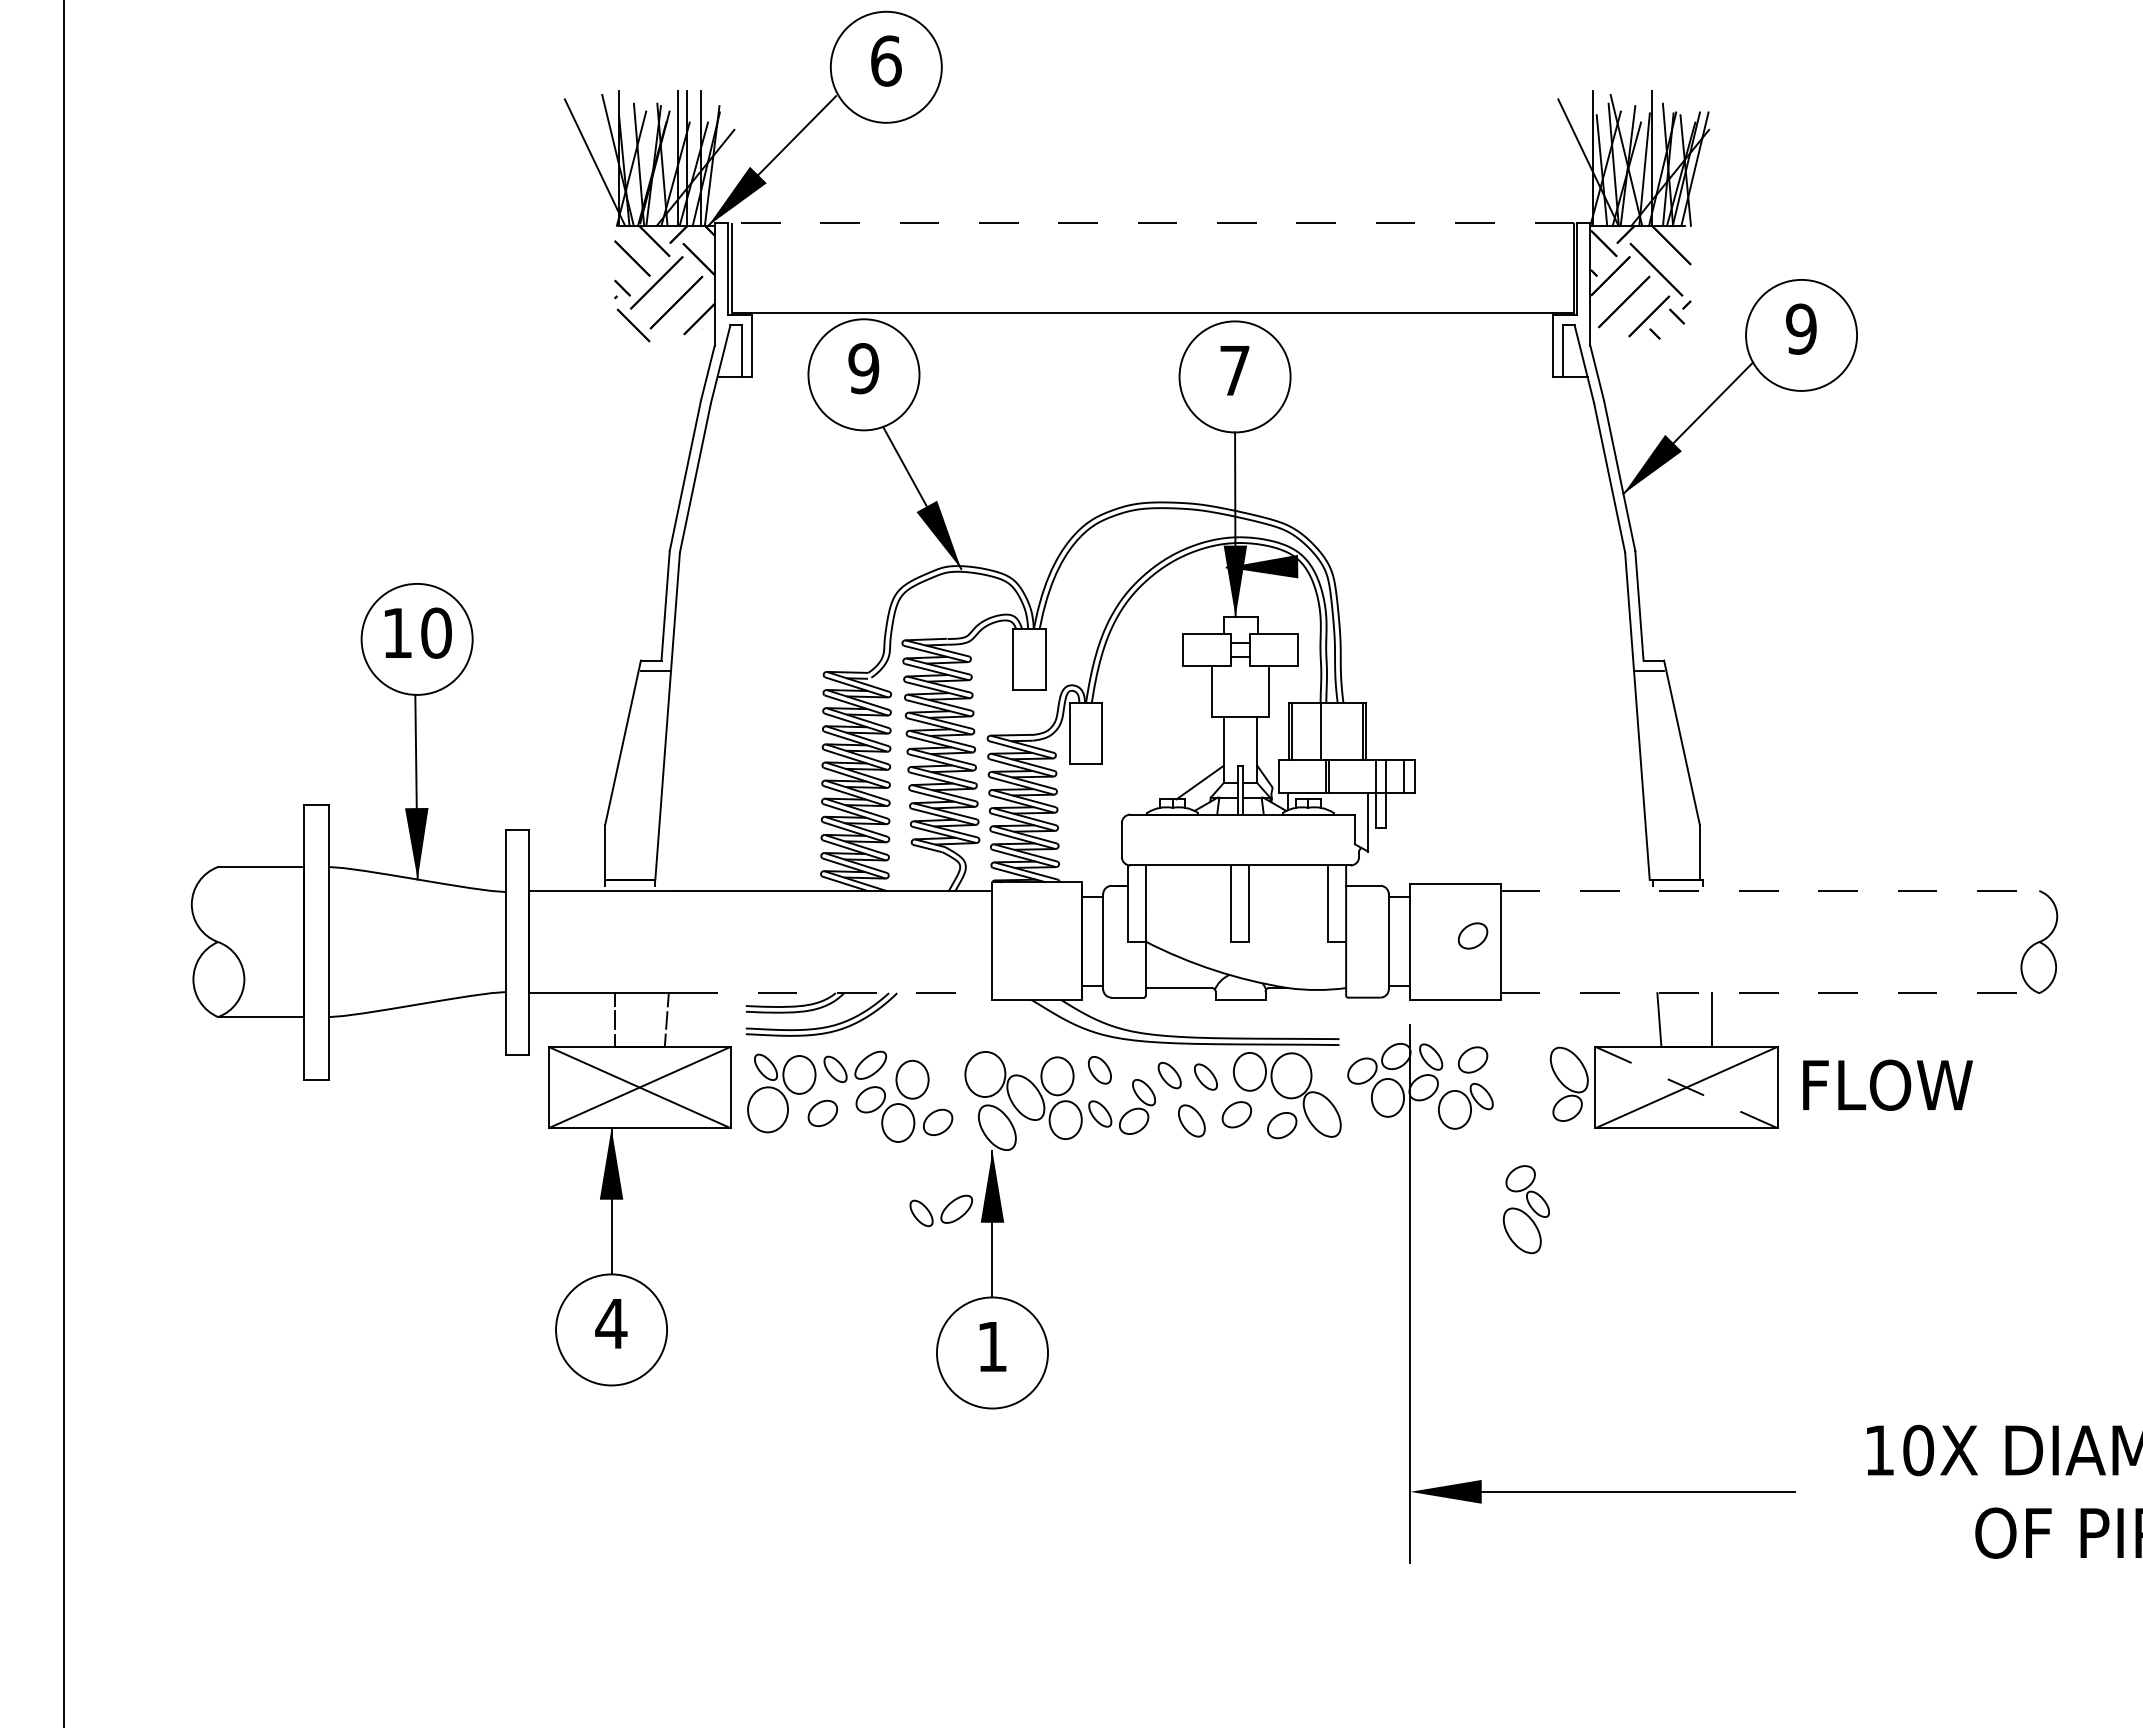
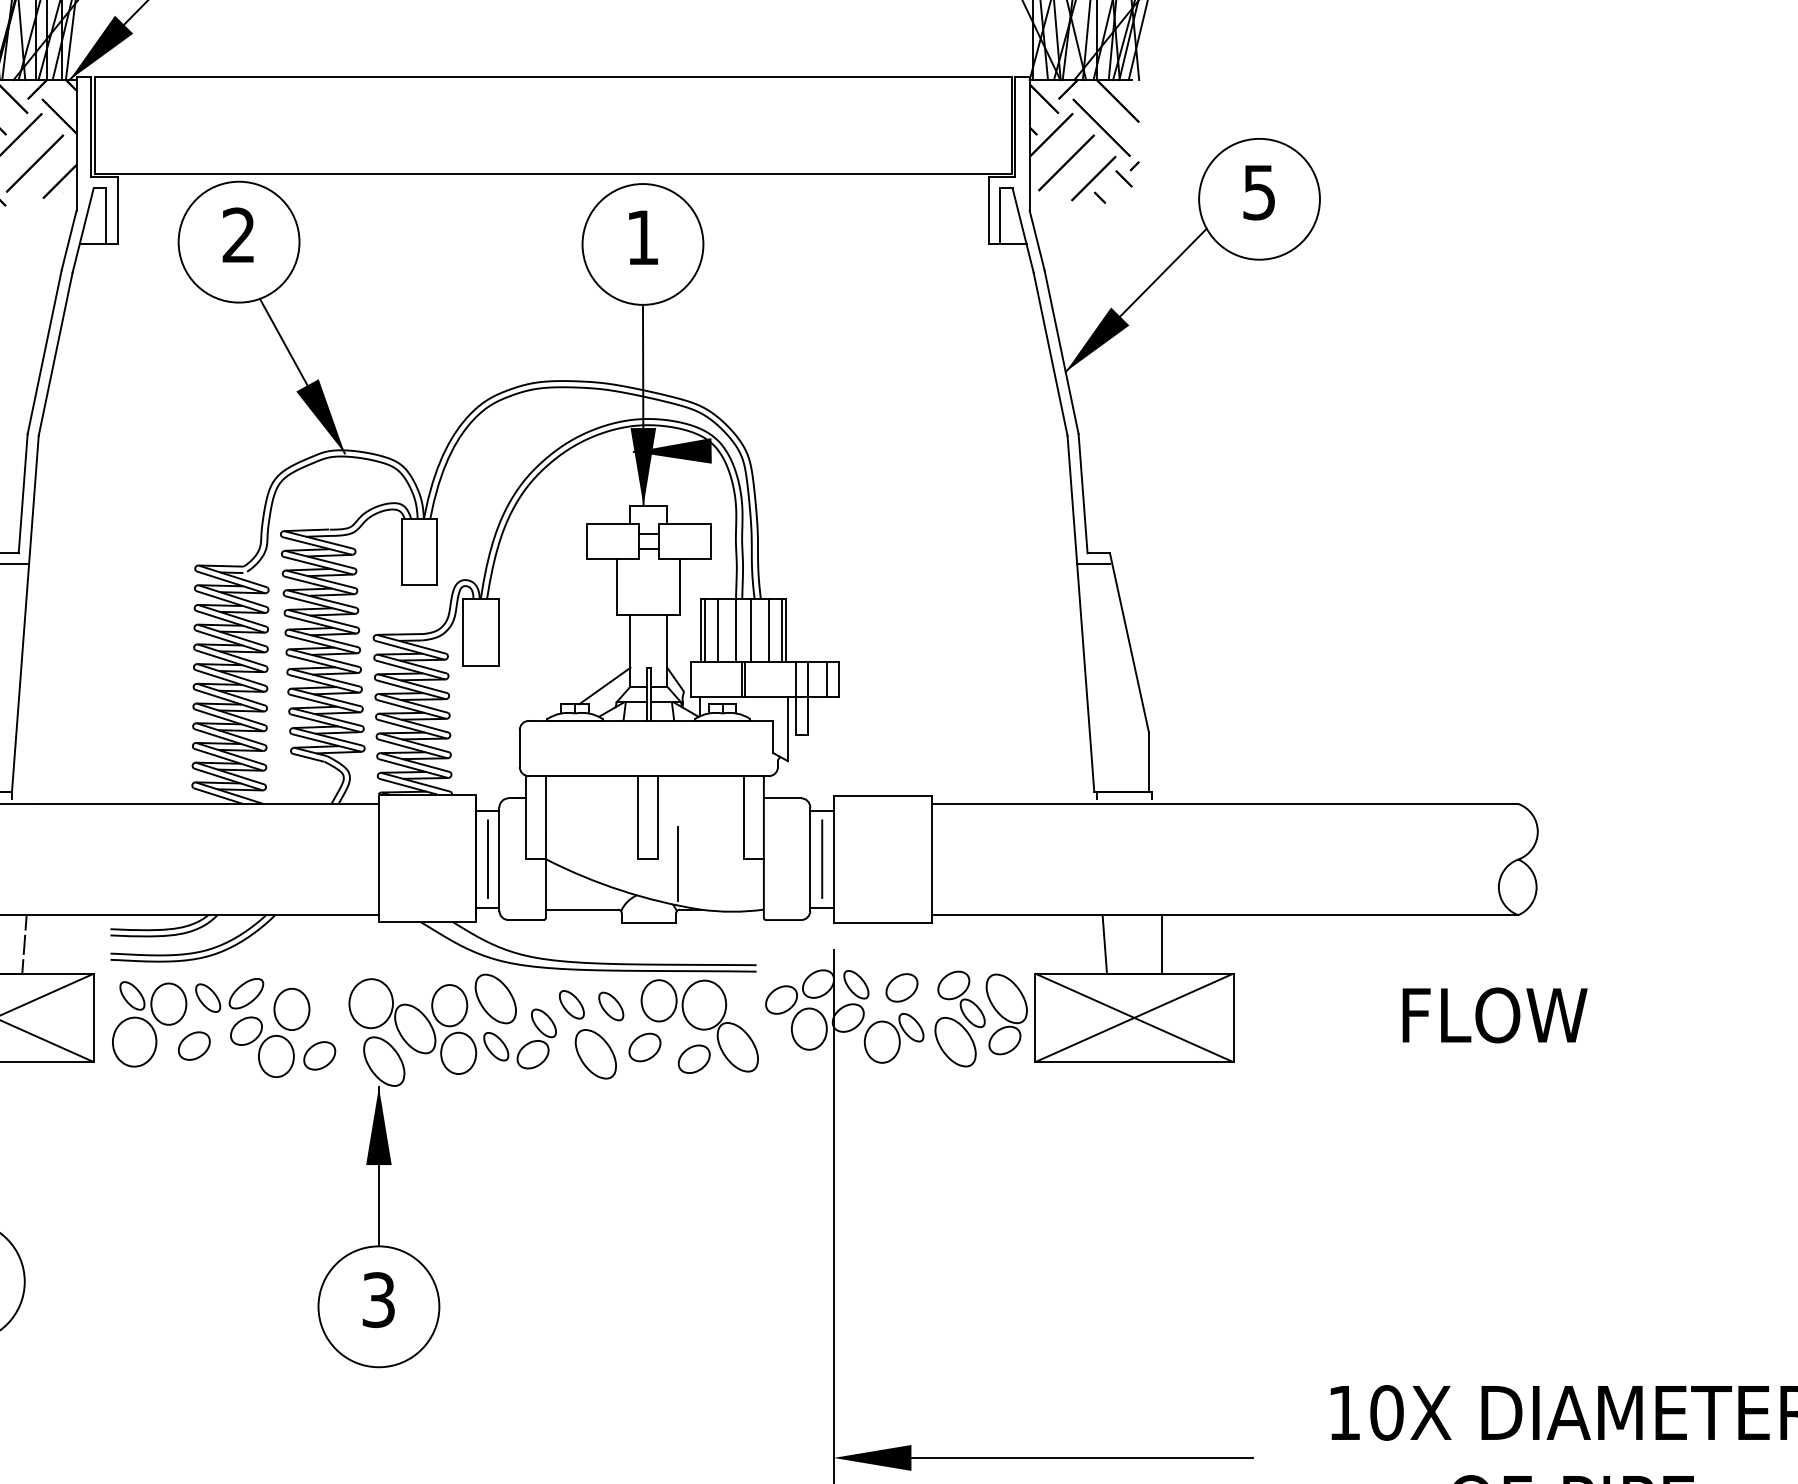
line: (1152, 222) -> (553, 76), dashed -> solid
text: (1801, 328) -> (1259, 191), 9 -> 5
text: (863, 368) -> (238, 235), 9 -> 2
text: (1234, 370) -> (642, 237), 7 -> 1
line: (1304, 731) -> (718, 630), added
line: (1334, 731) -> (751, 630), added
line: (1350, 731) -> (768, 630), added
line: (1770, 890) -> (1225, 803), dashed -> solid
part: (1472, 935) -> (901, 852), removed
line: (1092, 941) -> (487, 858), added
line: (1399, 941) -> (821, 858), added
line: (1266, 945) -> (677, 863), added
line: (835, 993) -> (208, 915), dashed -> solid
line: (1770, 993) -> (1225, 915), dashed -> solid
part: (1099, 1070) -> (495, 999), size x1.67
text: (1887, 1084) -> (1494, 1014), moved
line: (1686, 1087) -> (1134, 1017), dashed -> solid
part: (1191, 1120) -> (595, 1053), size x1.43
part: (1525, 1209) -> (959, 1018), moved
part: (941, 1210) -> (323, 1151), removed
text: (991, 1346) -> (377, 1299), 1 -> 3

